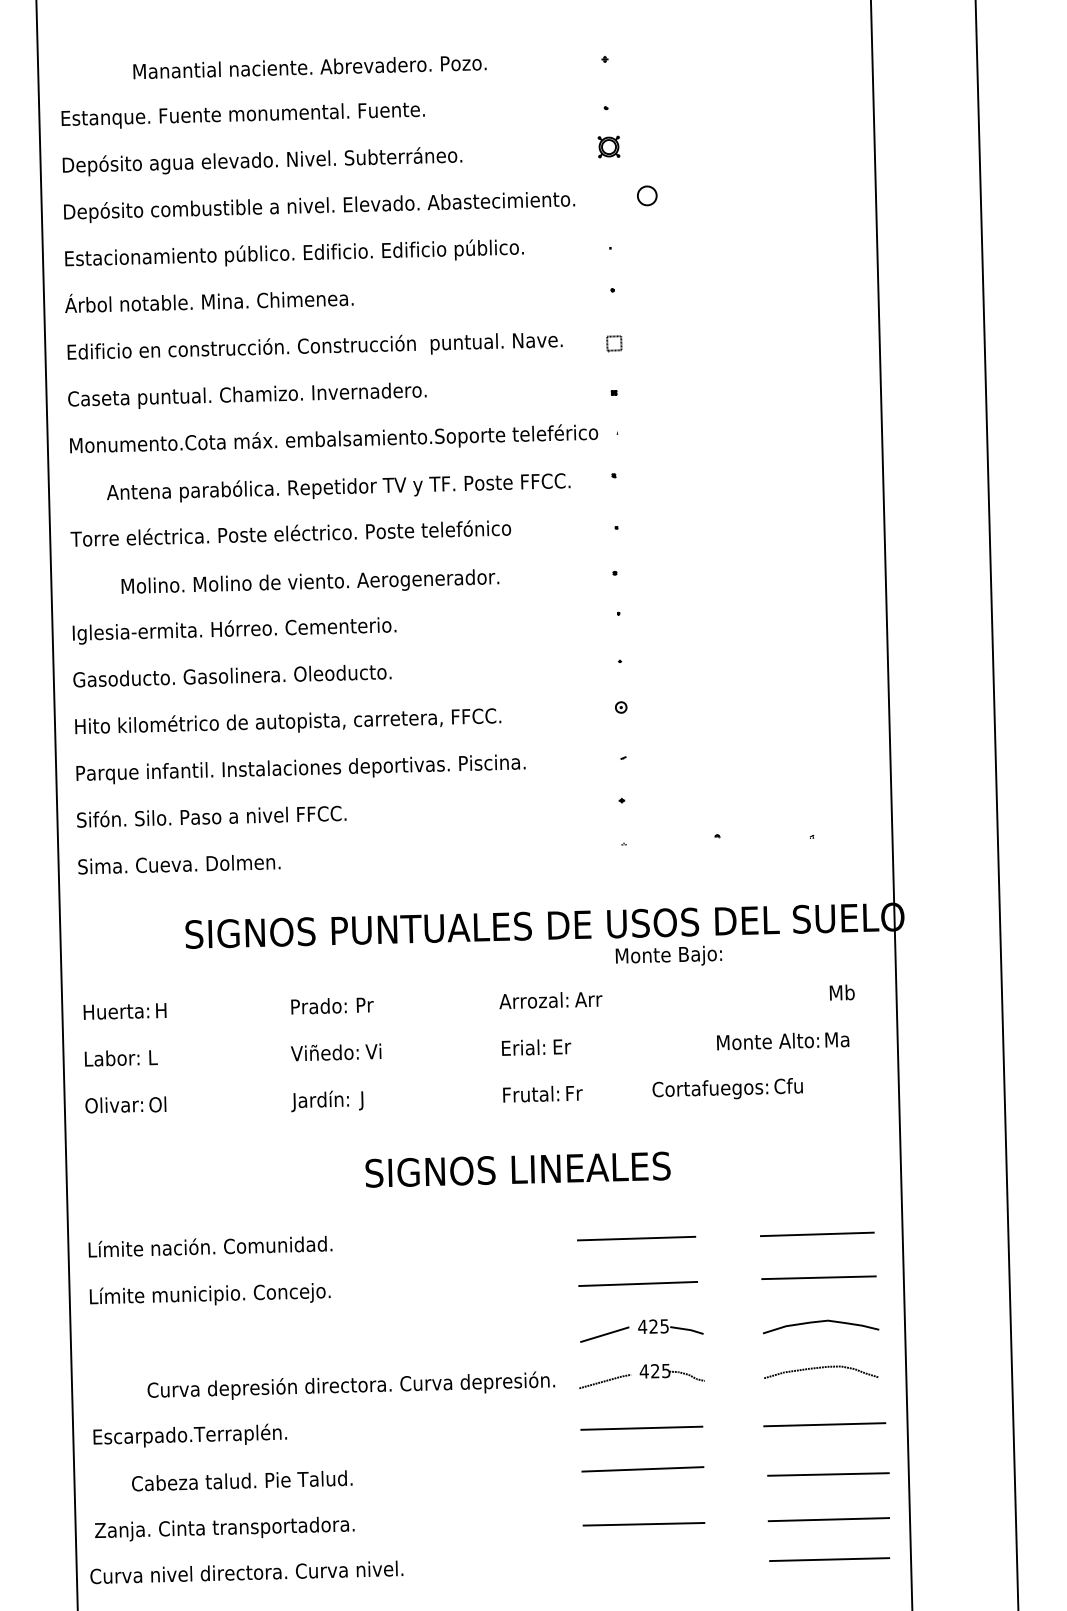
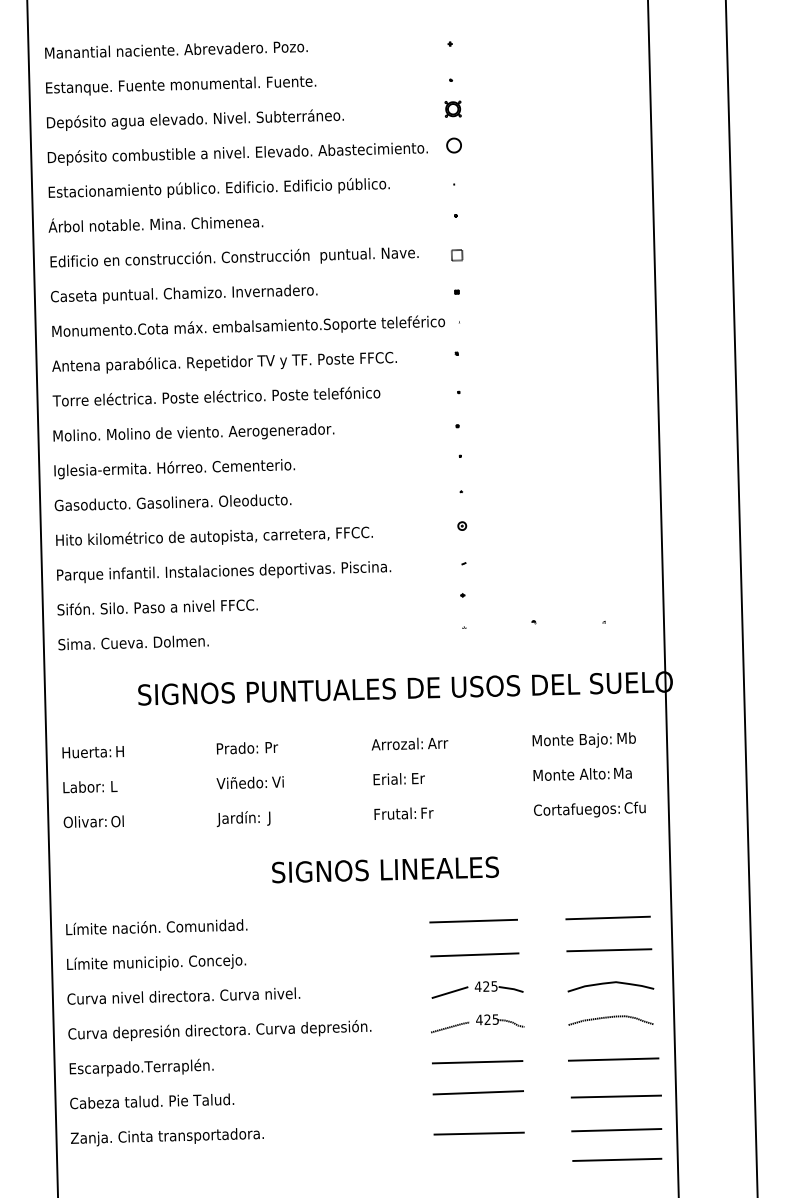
text: (309, 67) -> (176, 50), moved
part: (647, 195) -> (454, 145), moved
text: (338, 487) -> (224, 362), moved
text: (310, 581) -> (193, 432), moved
text: (668, 955) -> (571, 740), moved
text: (727, 1088) -> (589, 809), moved
text: (351, 1385) -> (219, 1030), moved
text: (242, 1480) -> (152, 1101), moved
text: (246, 1572) -> (183, 996), moved

